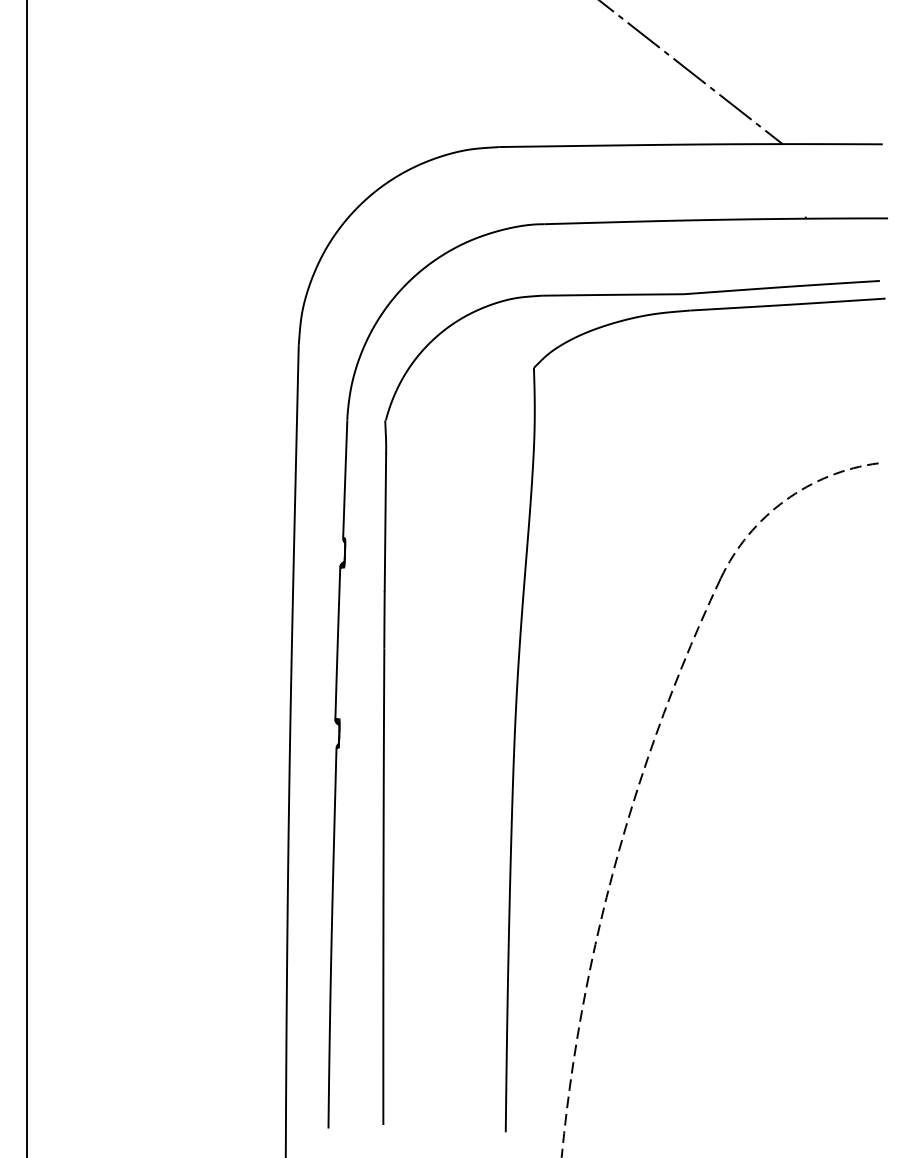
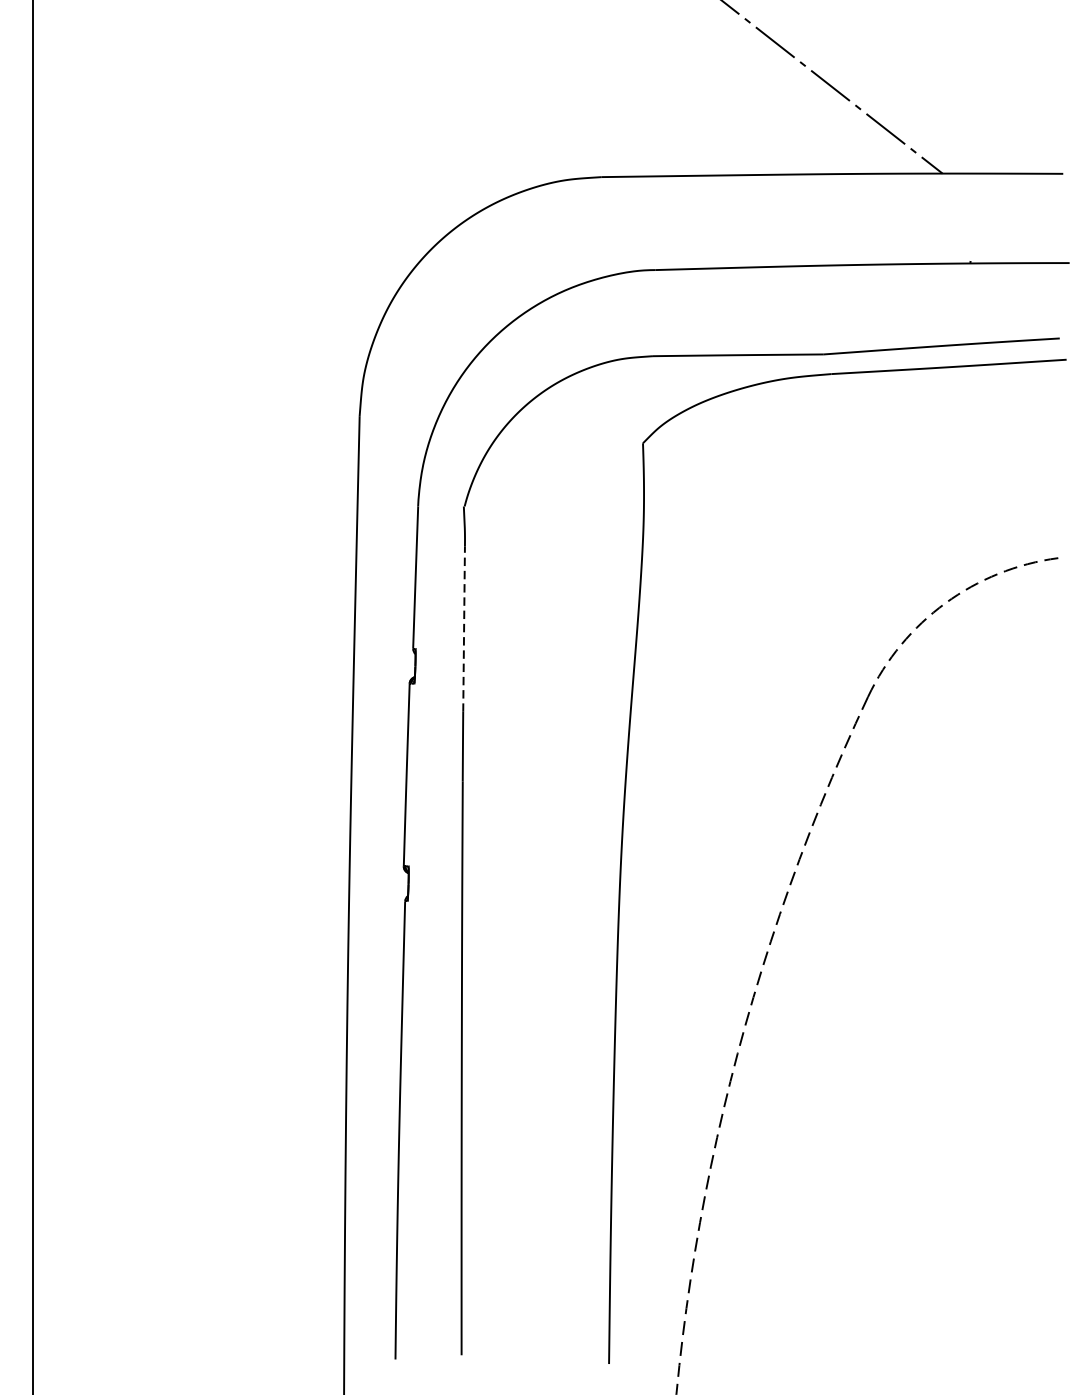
line: (385, 522) -> (464, 629), solid -> dashed

